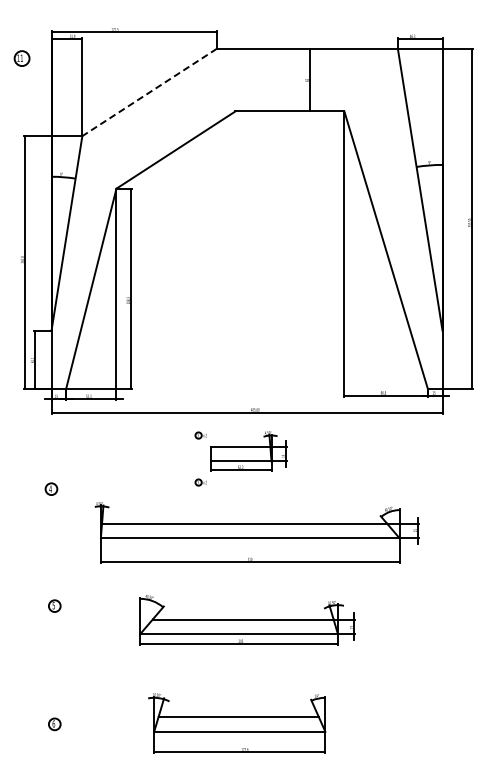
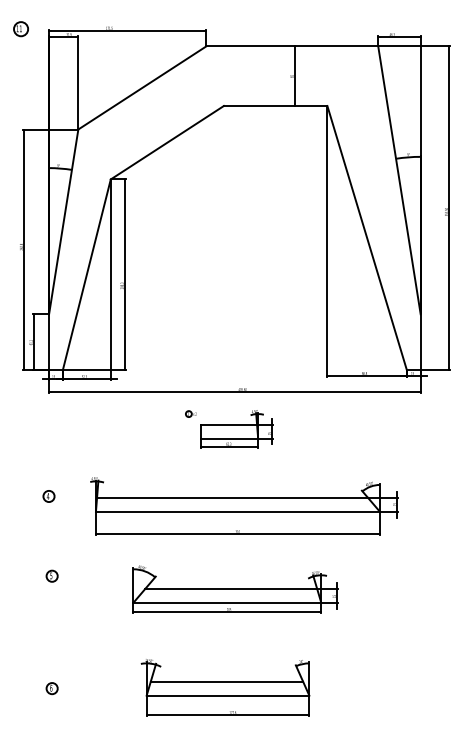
part: (21, 58) -> (20, 29), moved
line: (149, 92) -> (142, 88), dashed -> solid
part: (200, 482) -> (190, 458), removed
part: (51, 488) -> (49, 495), moved

